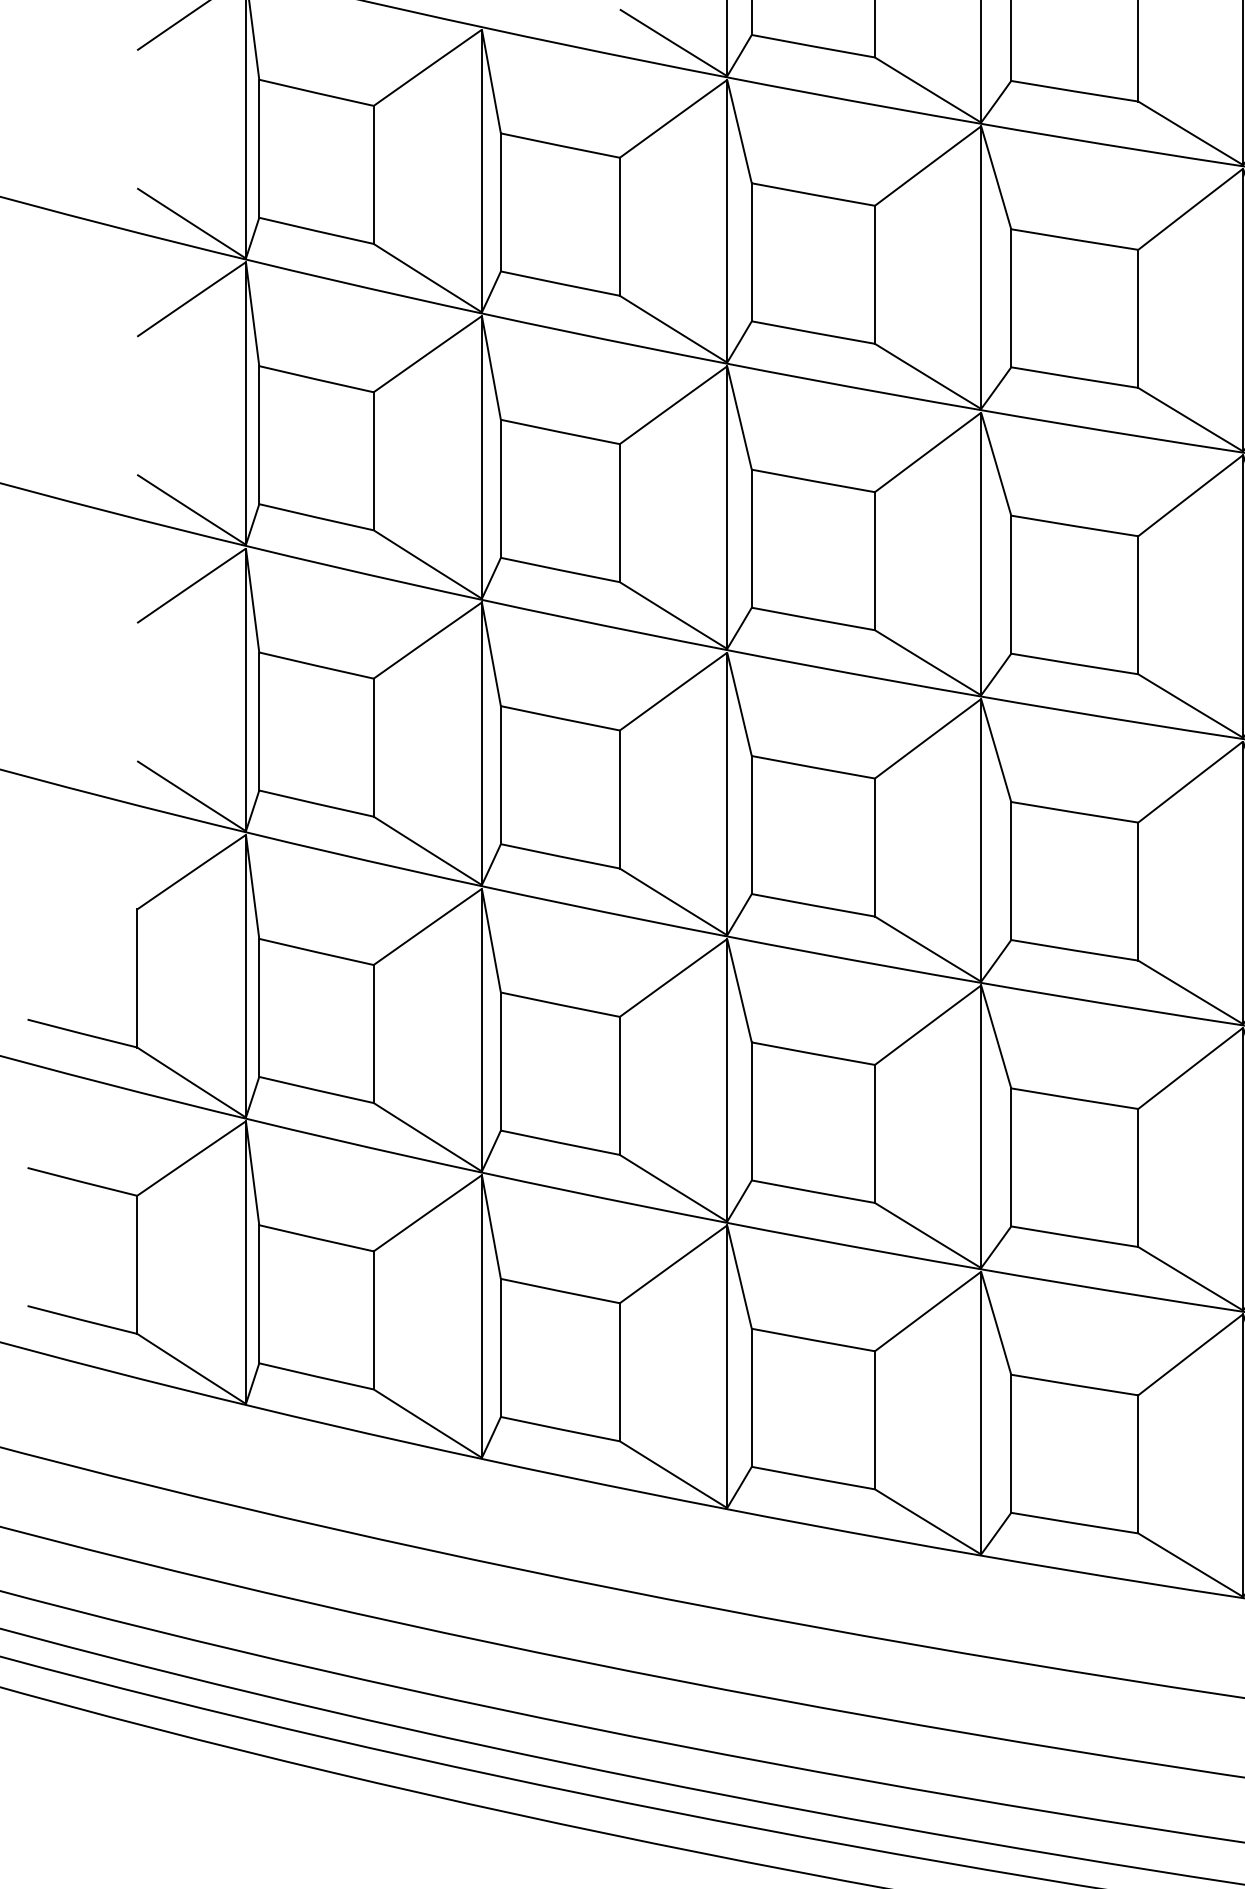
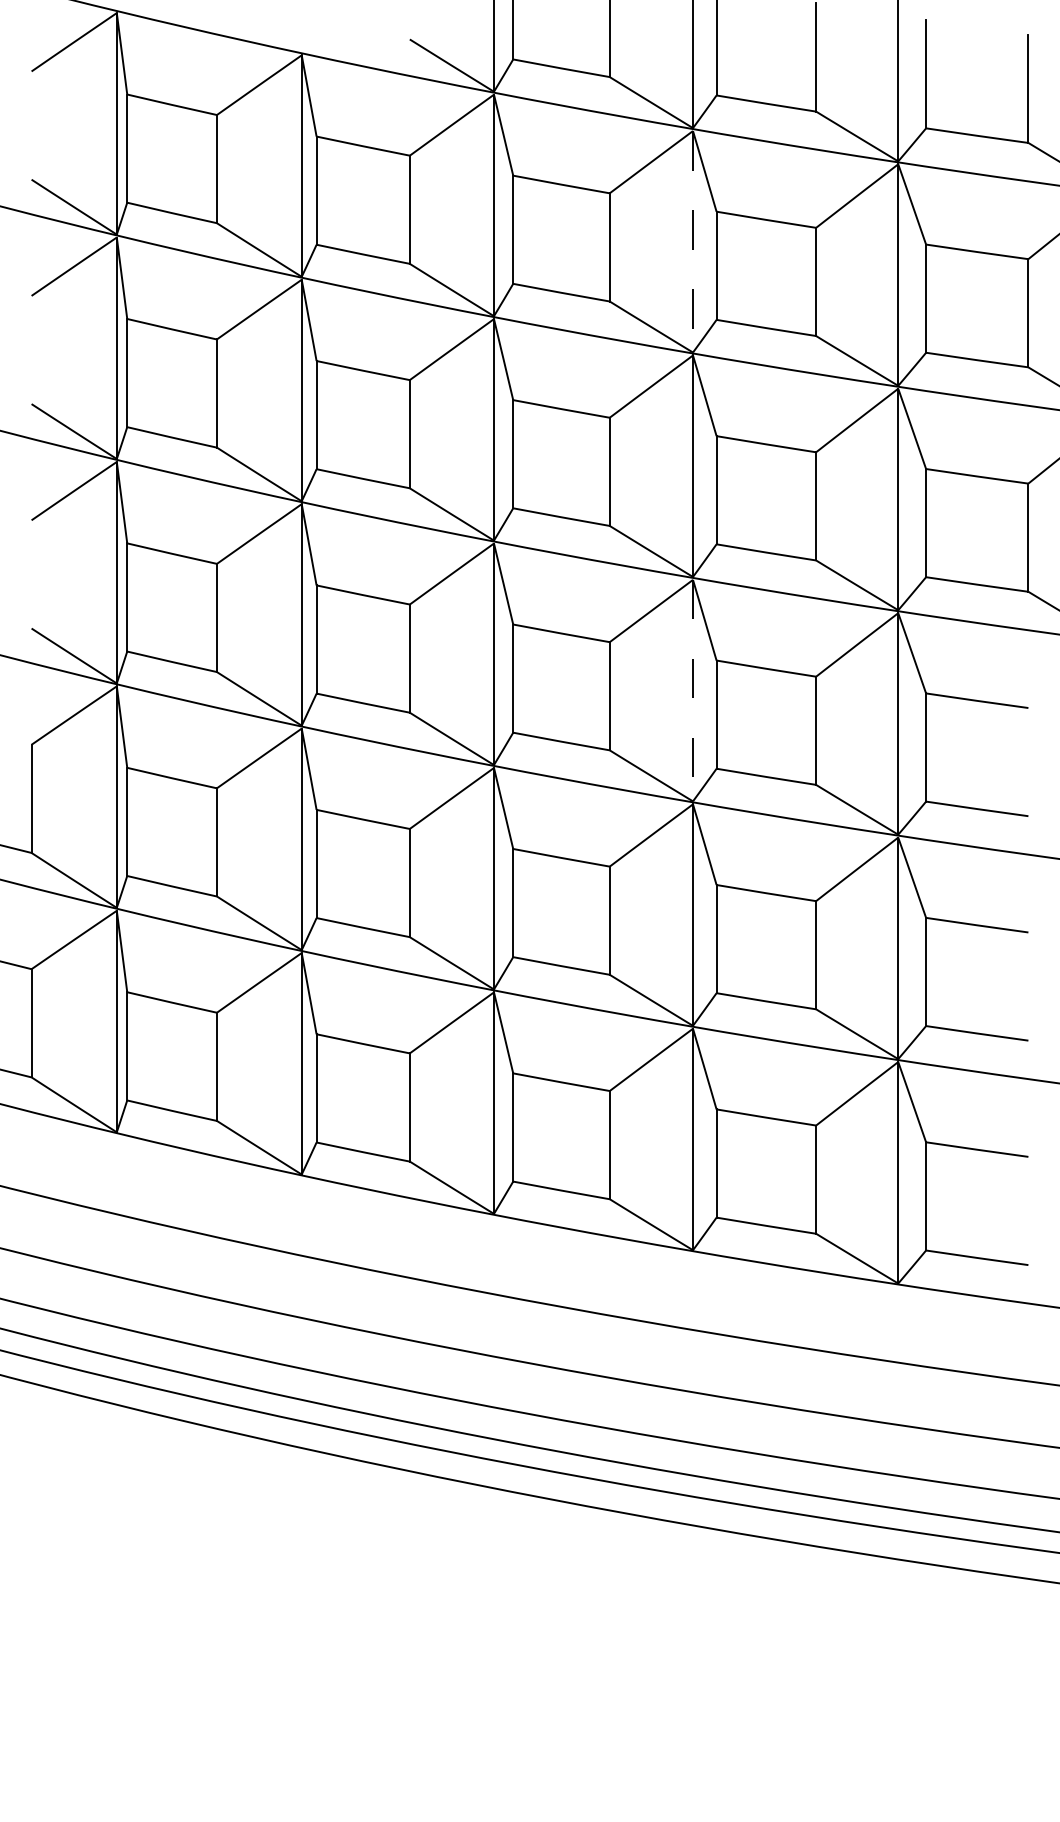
line: (981, 267) -> (693, 241), solid -> dashed
line: (981, 840) -> (693, 690), solid -> dashed

